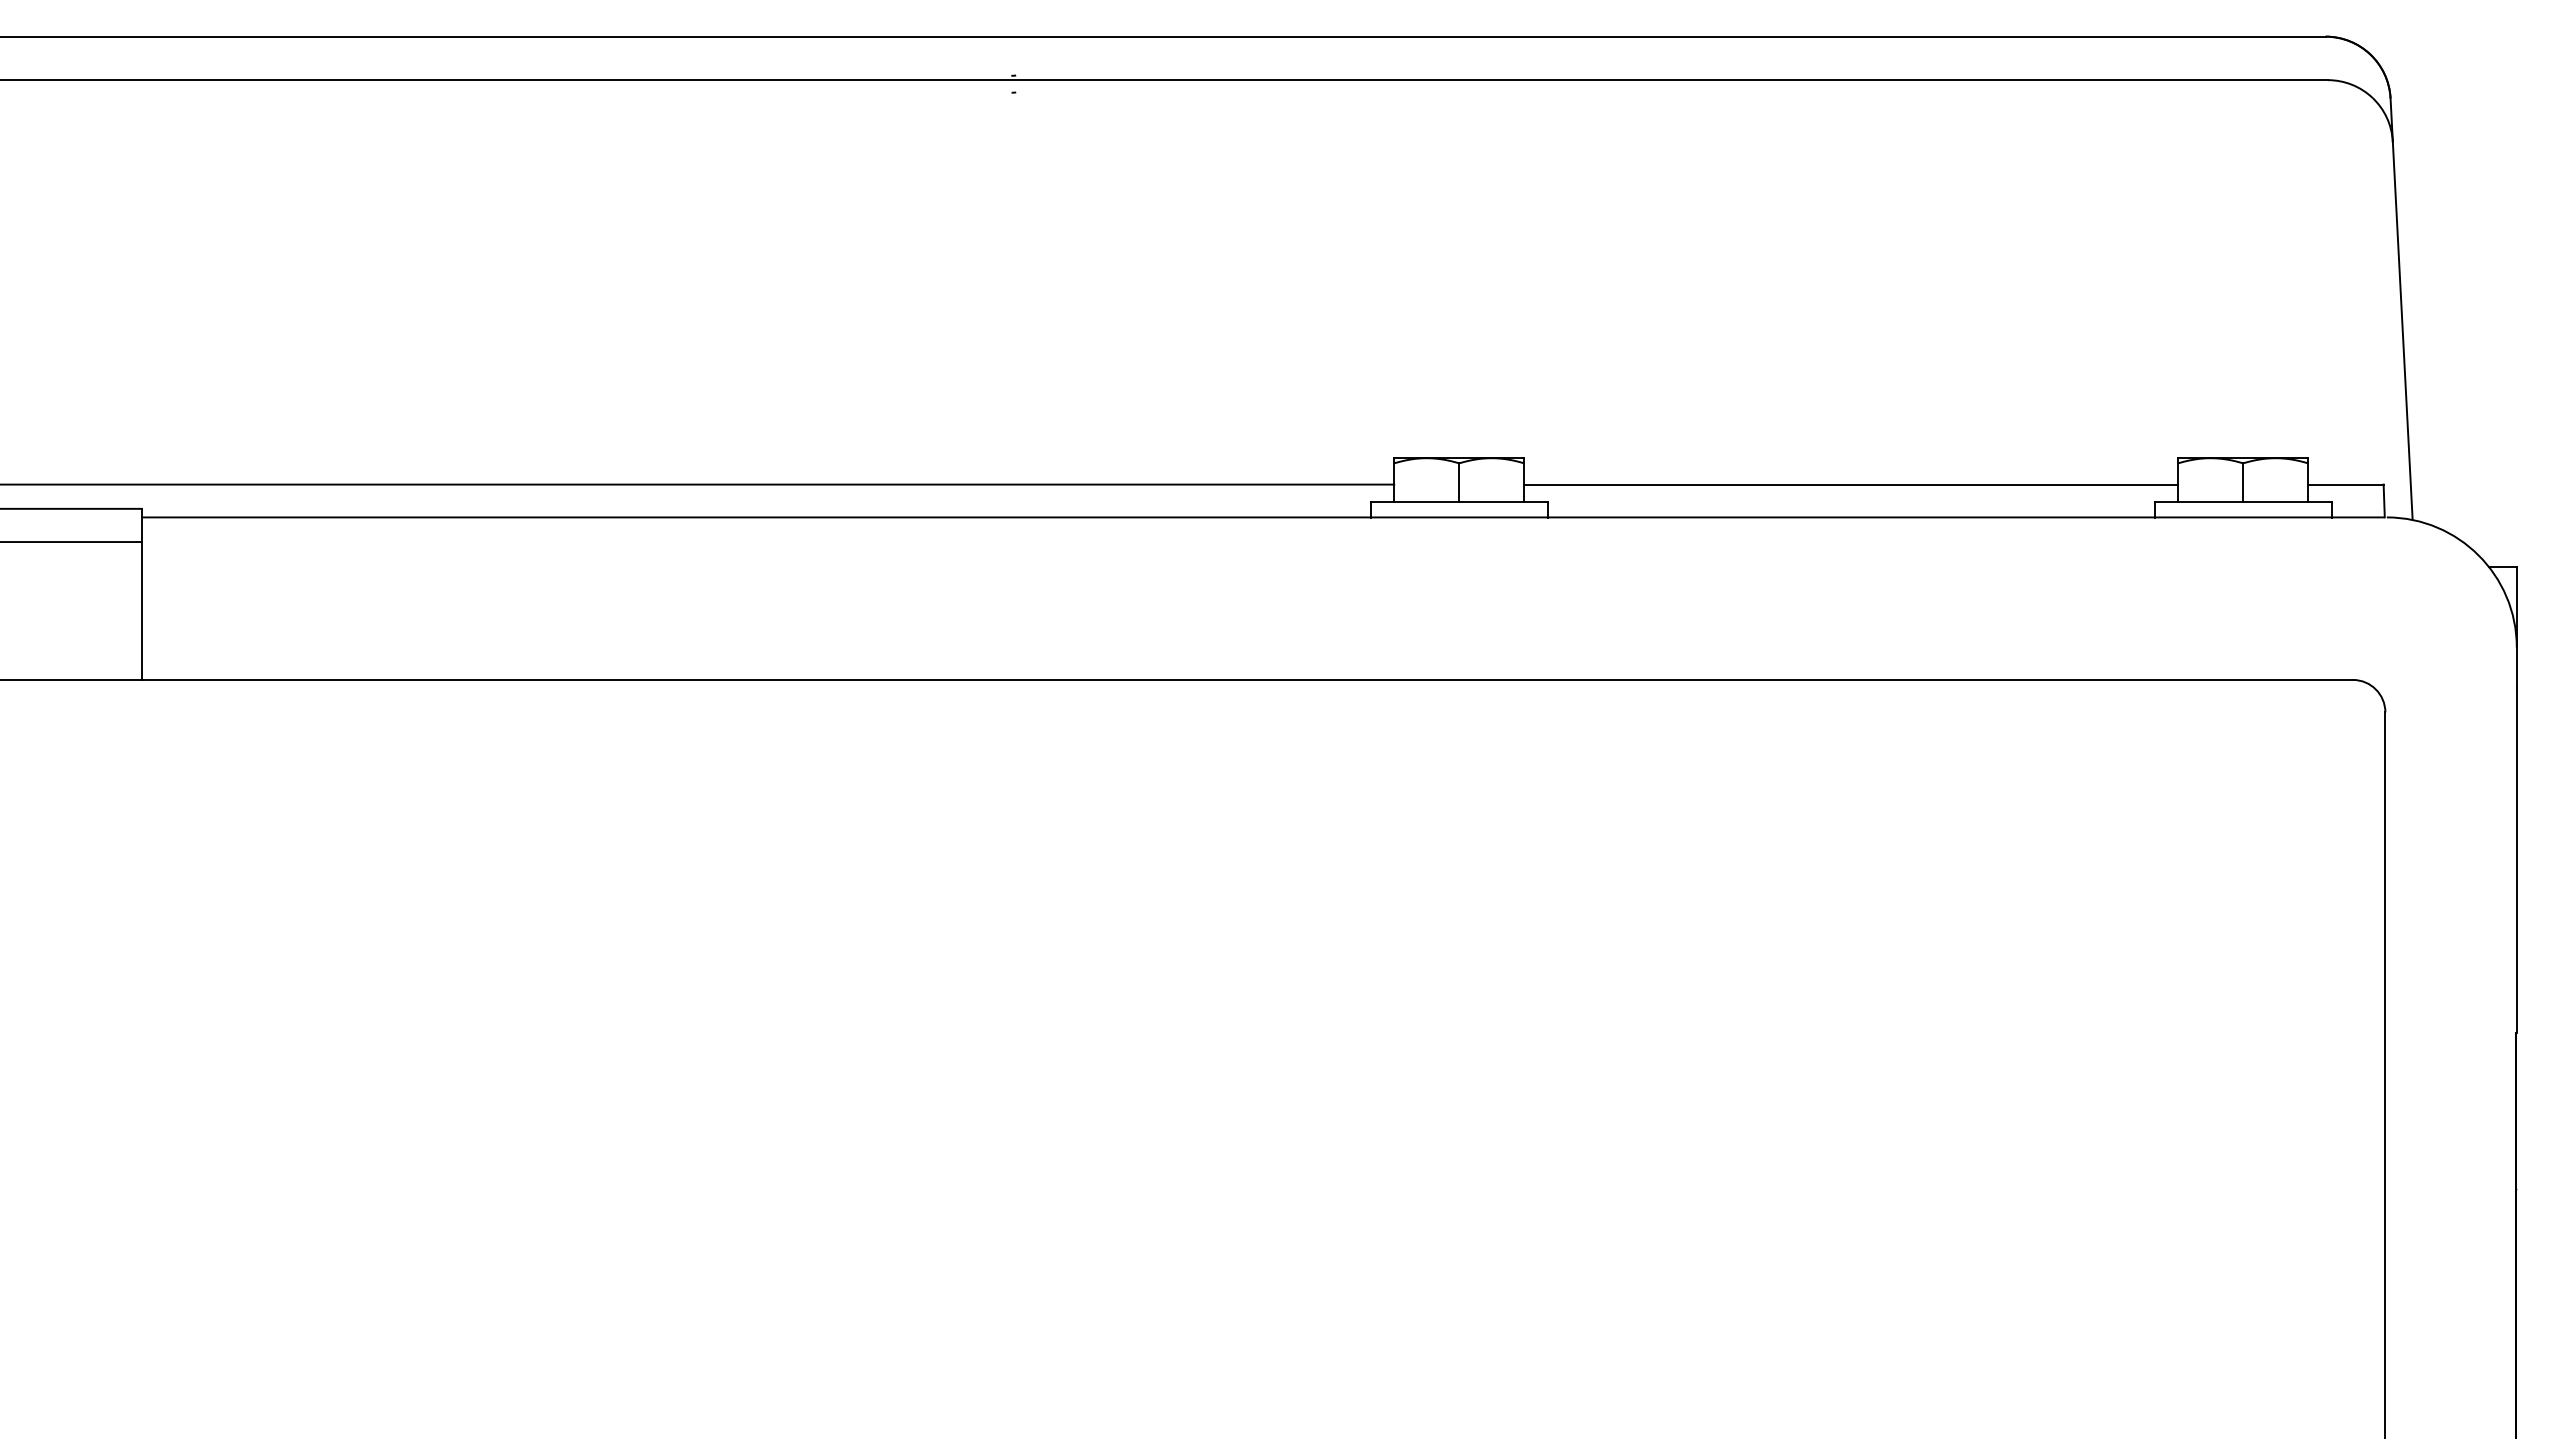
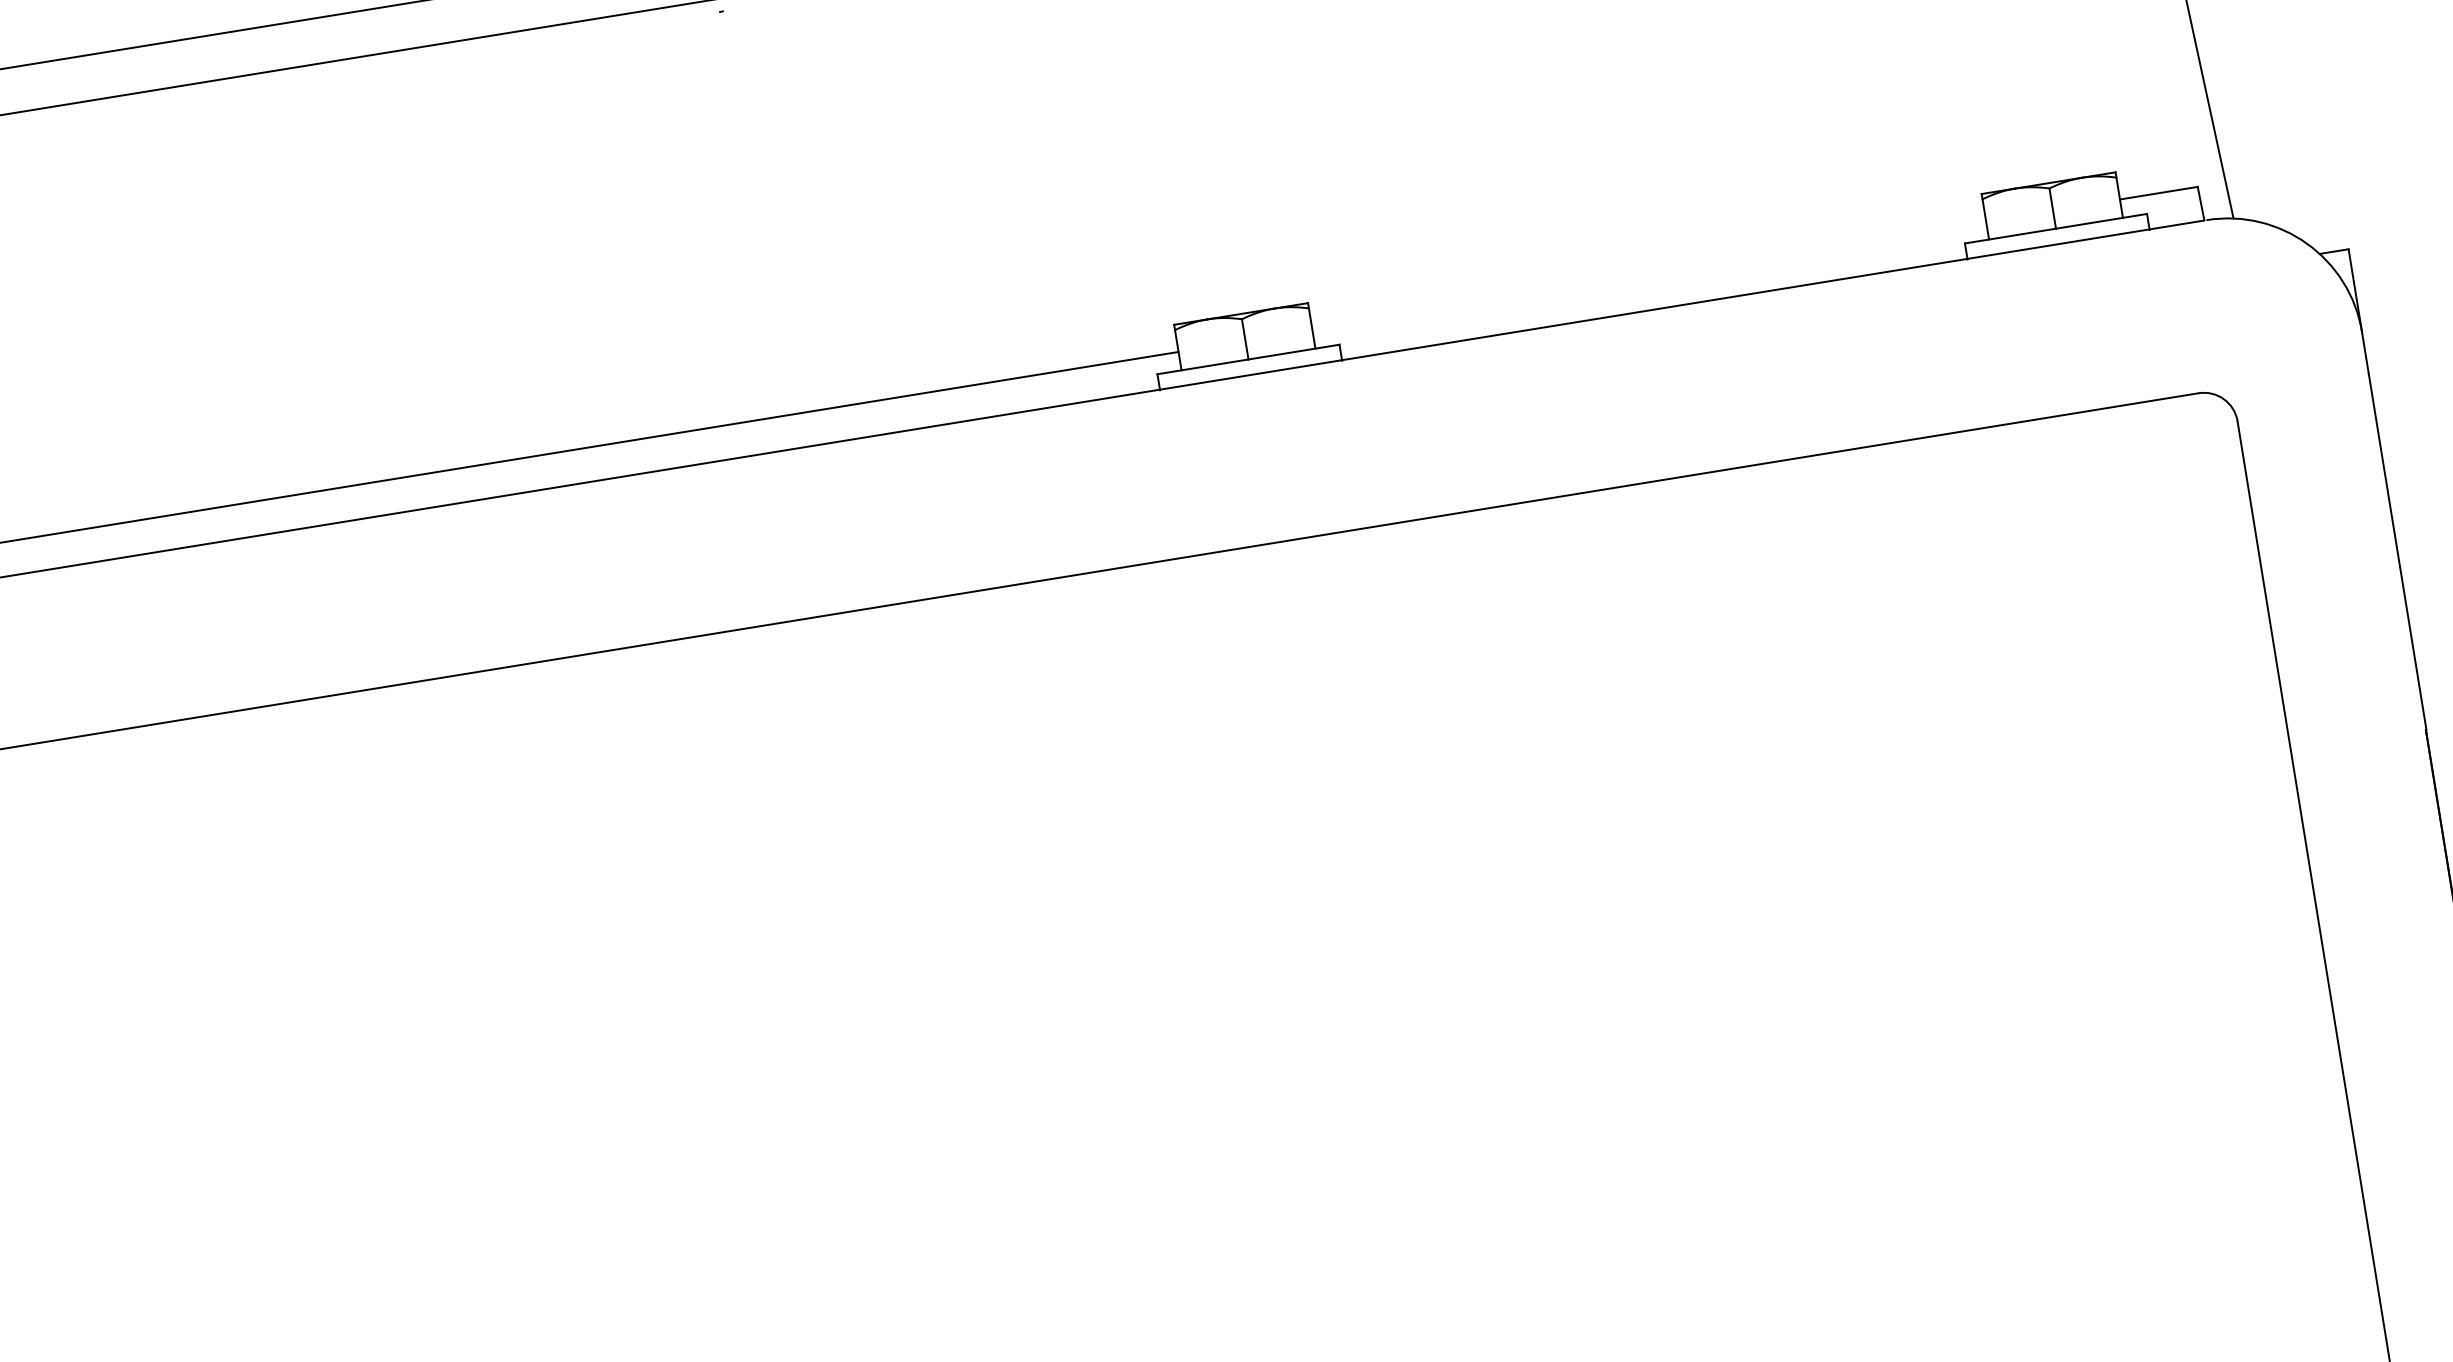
line: (1851, 484) -> (1649, 275), removed

